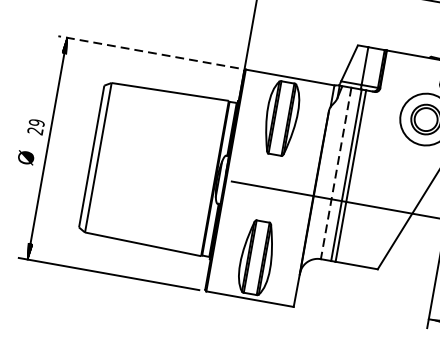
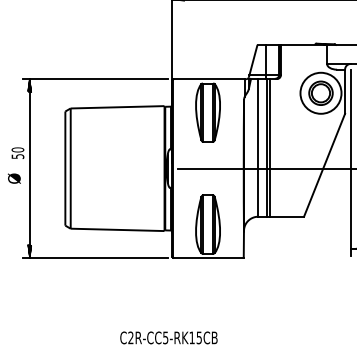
line: (148, 52) -> (95, 79), dashed -> solid
text: (35, 125) -> (17, 152), 29 -> 50
line: (336, 173) -> (258, 147), dashed -> solid

